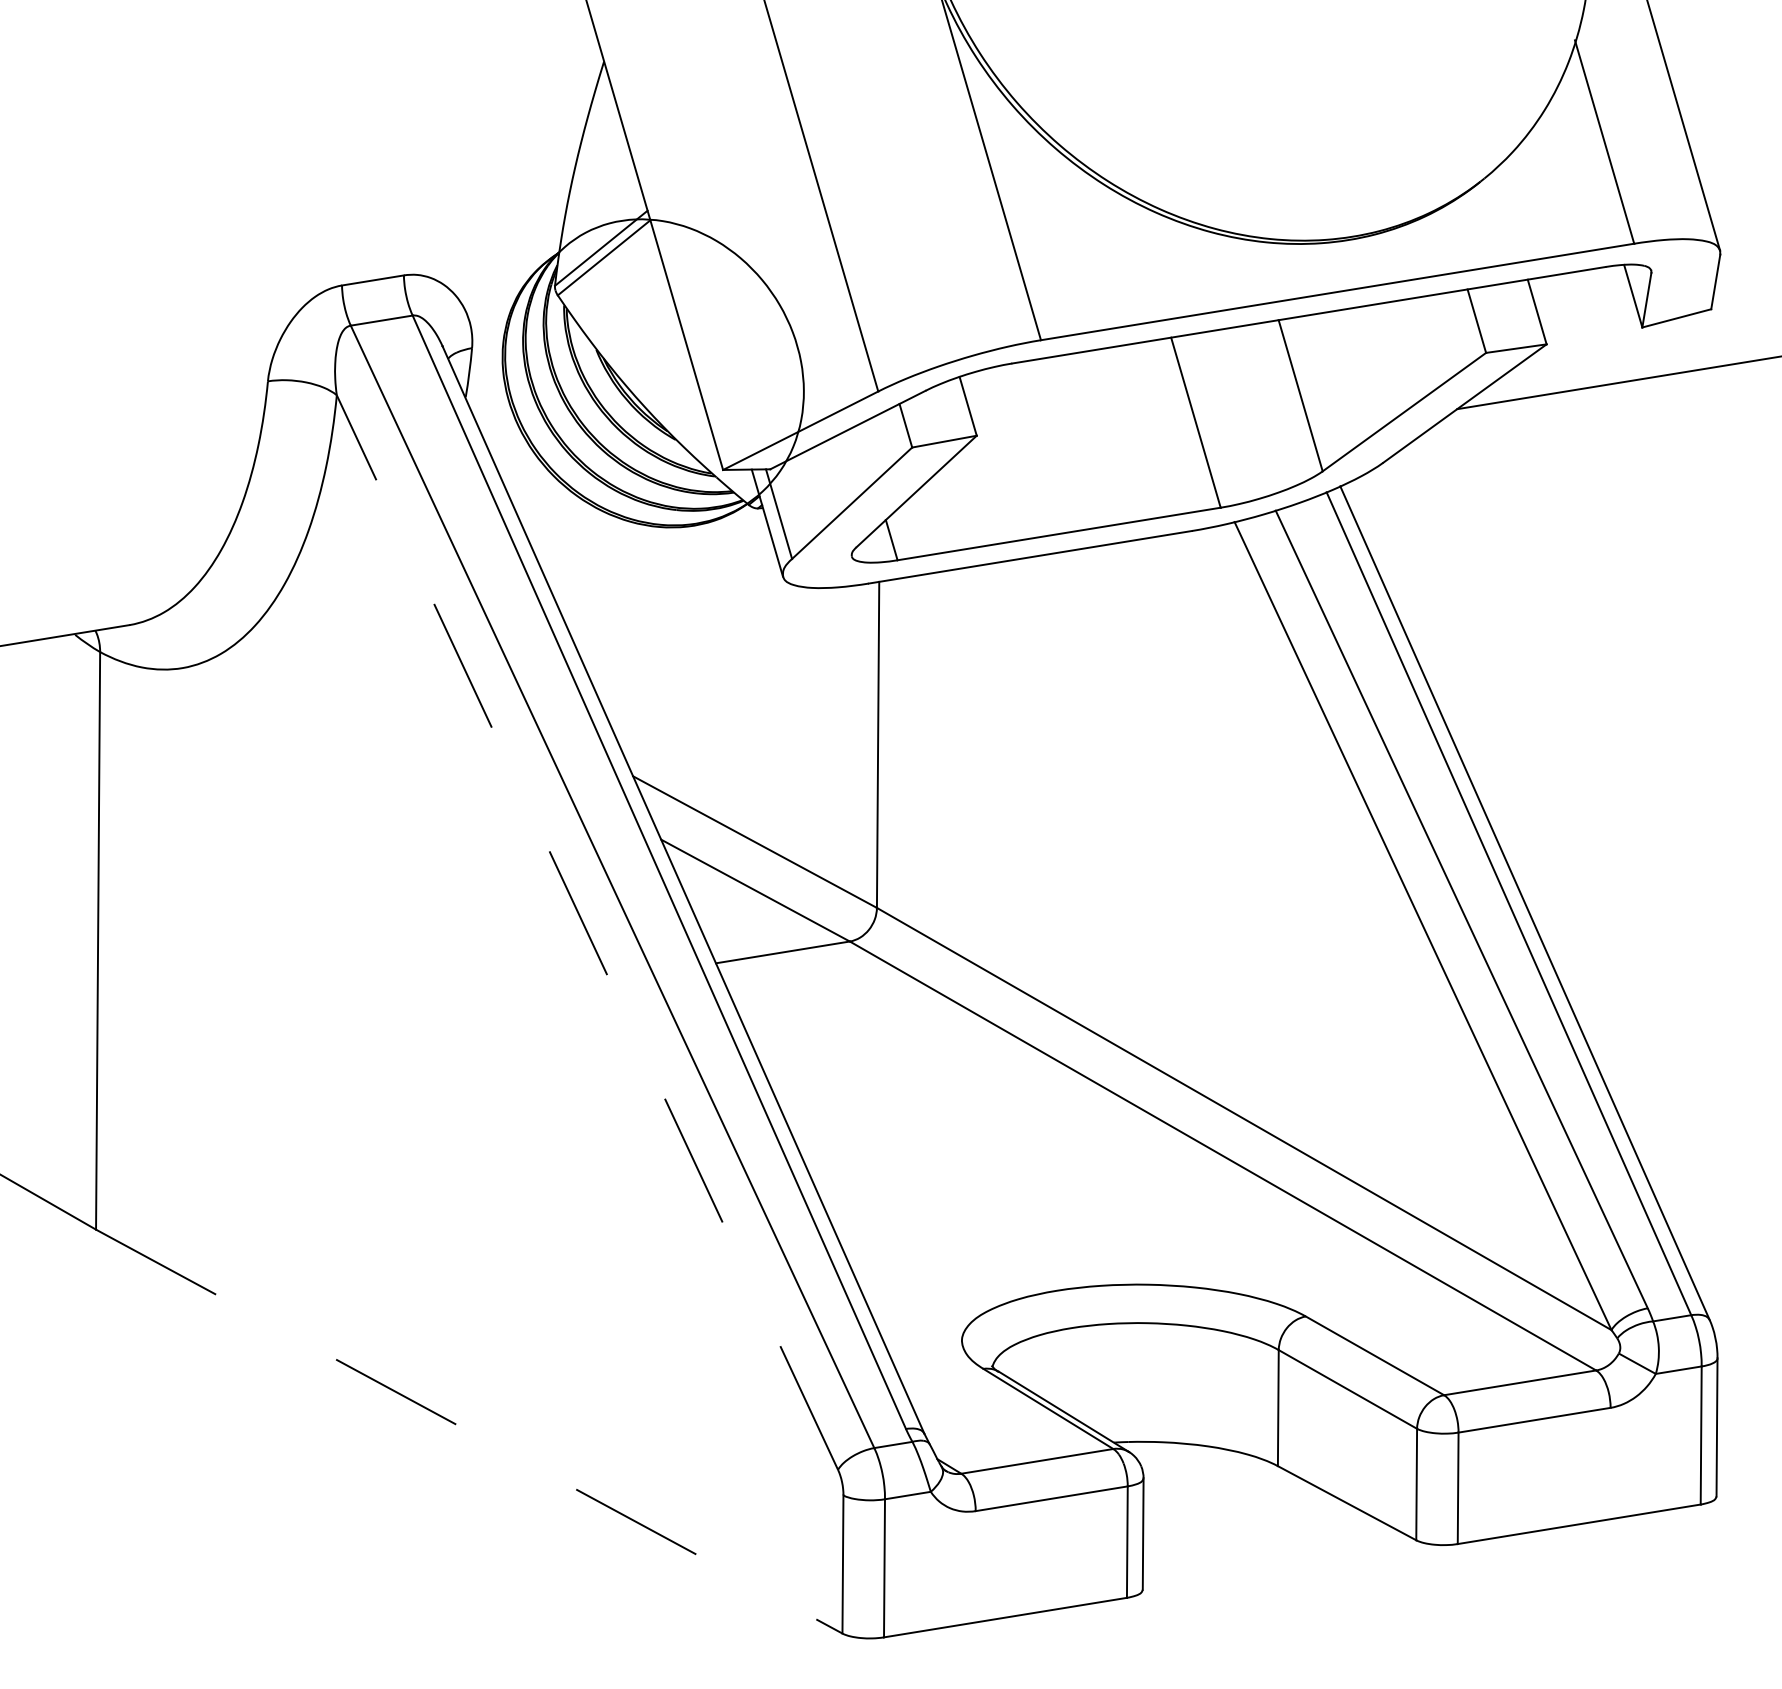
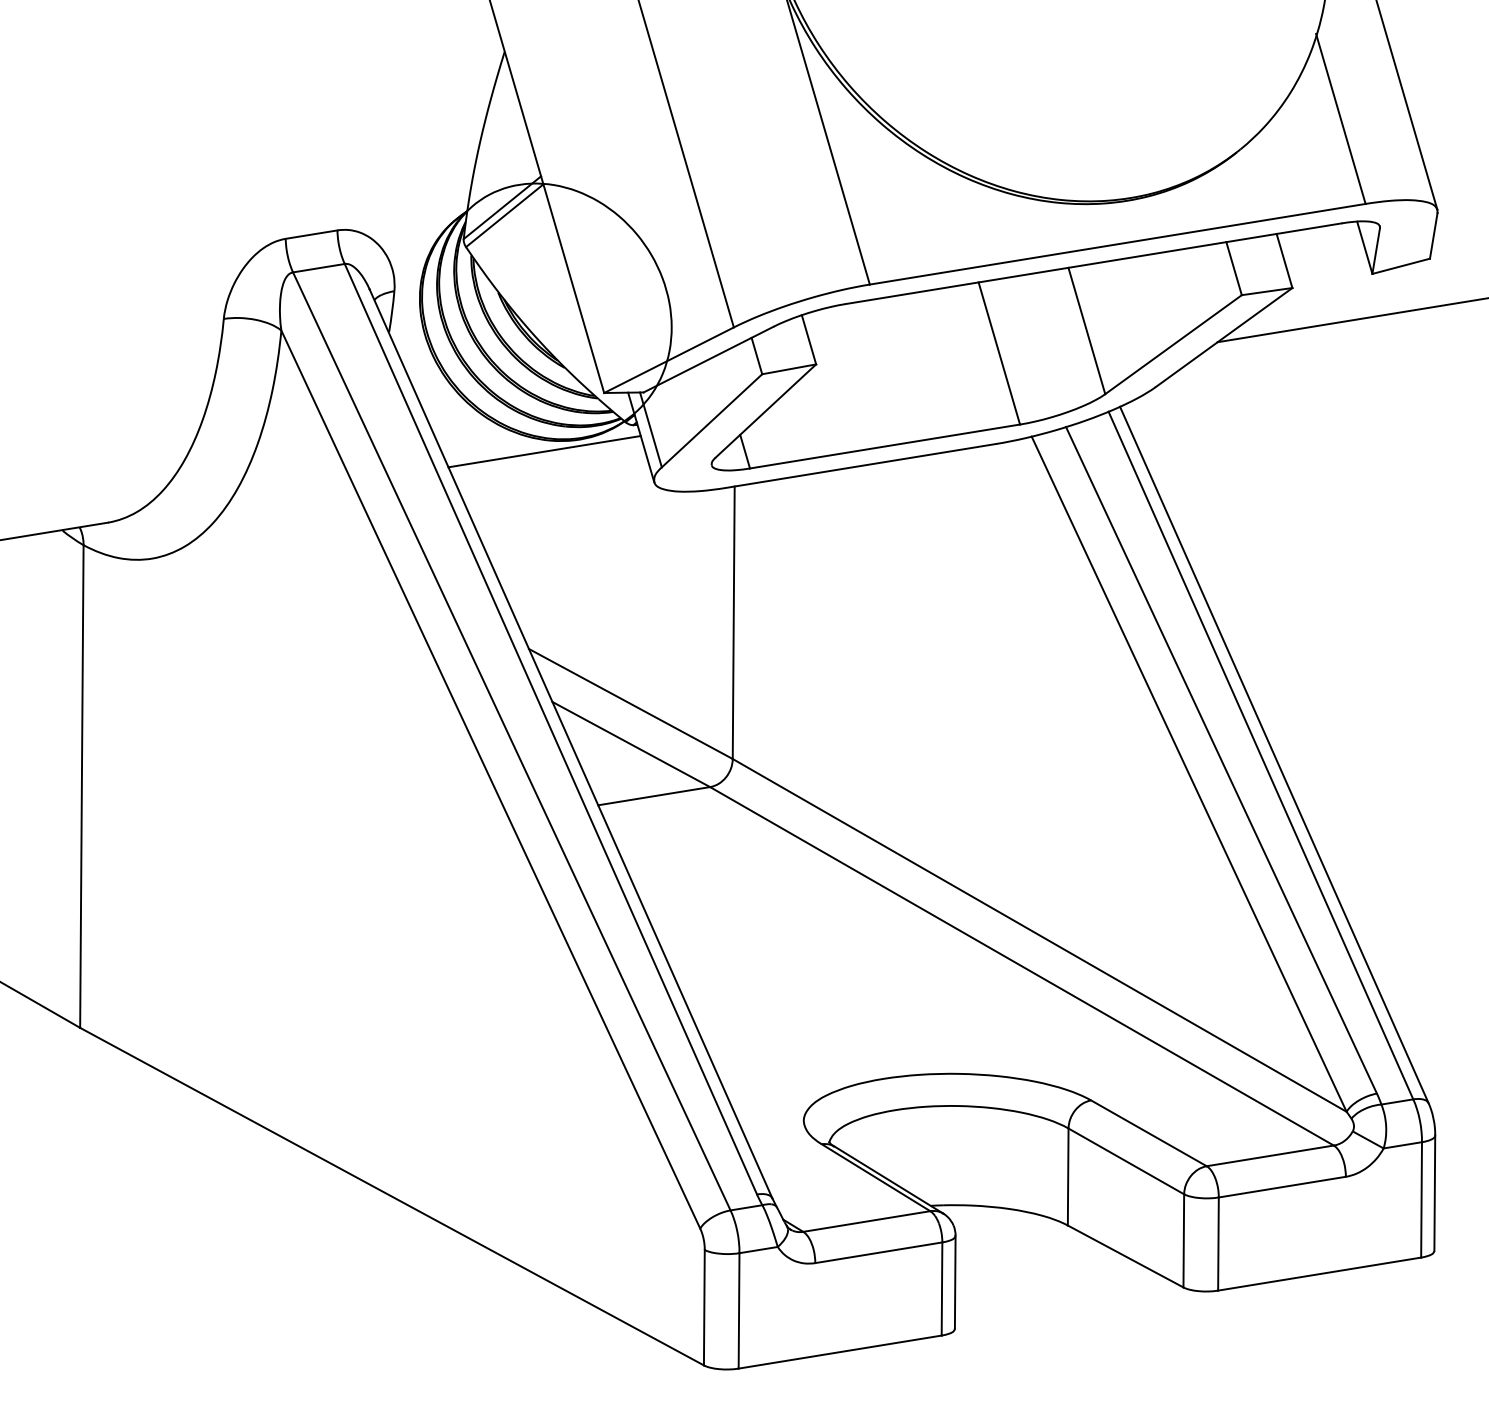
line: (651, 539) -> (544, 451), added
line: (587, 932) -> (490, 779), dashed -> solid
line: (469, 1431) -> (392, 1196), dashed -> solid

